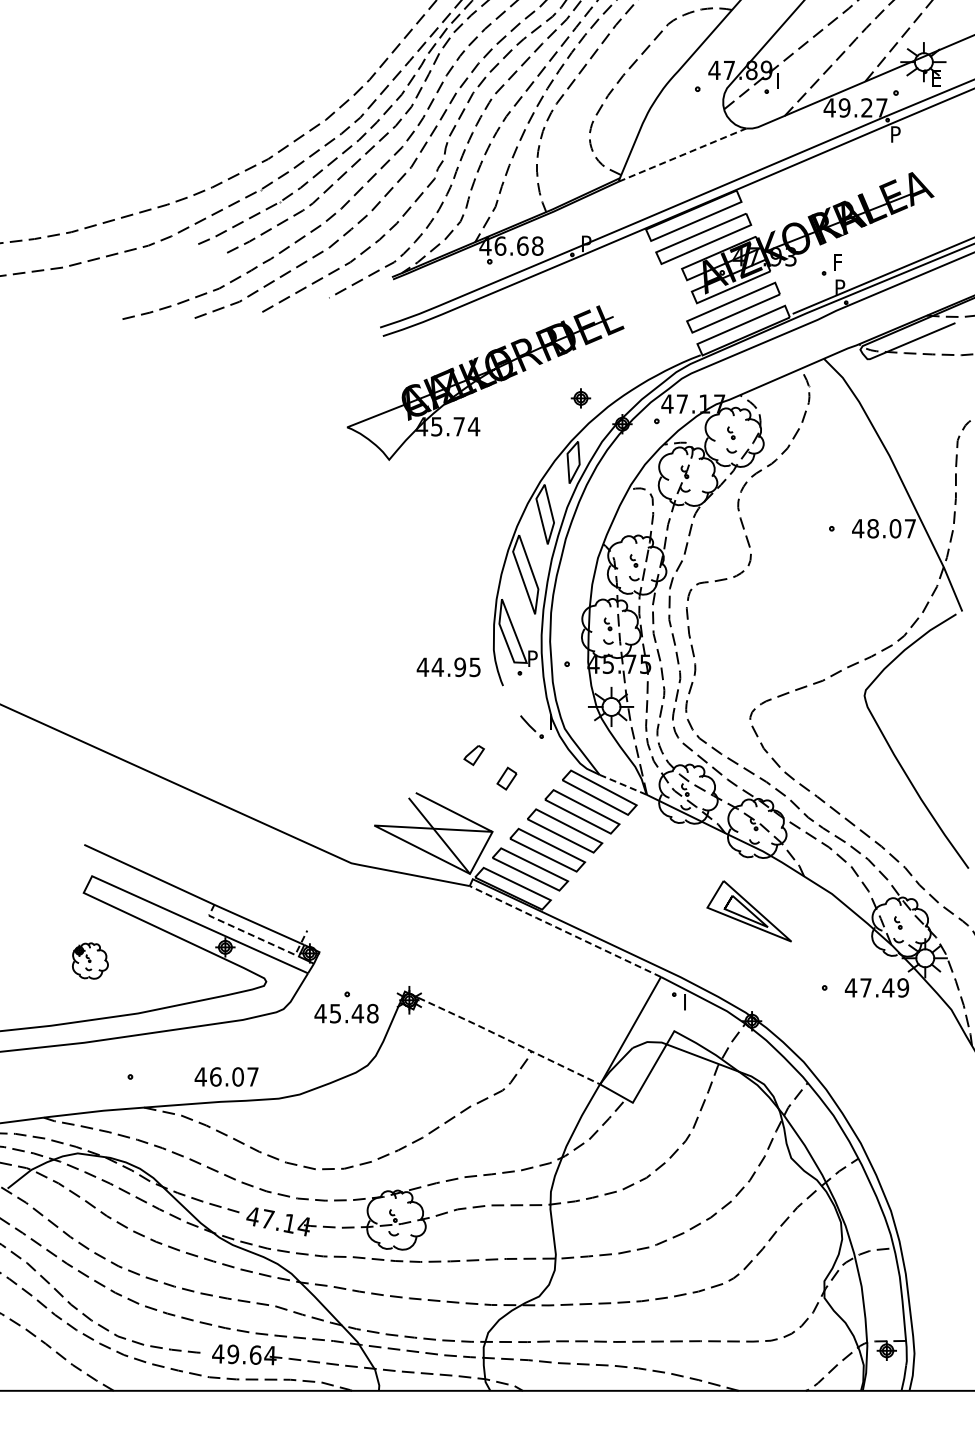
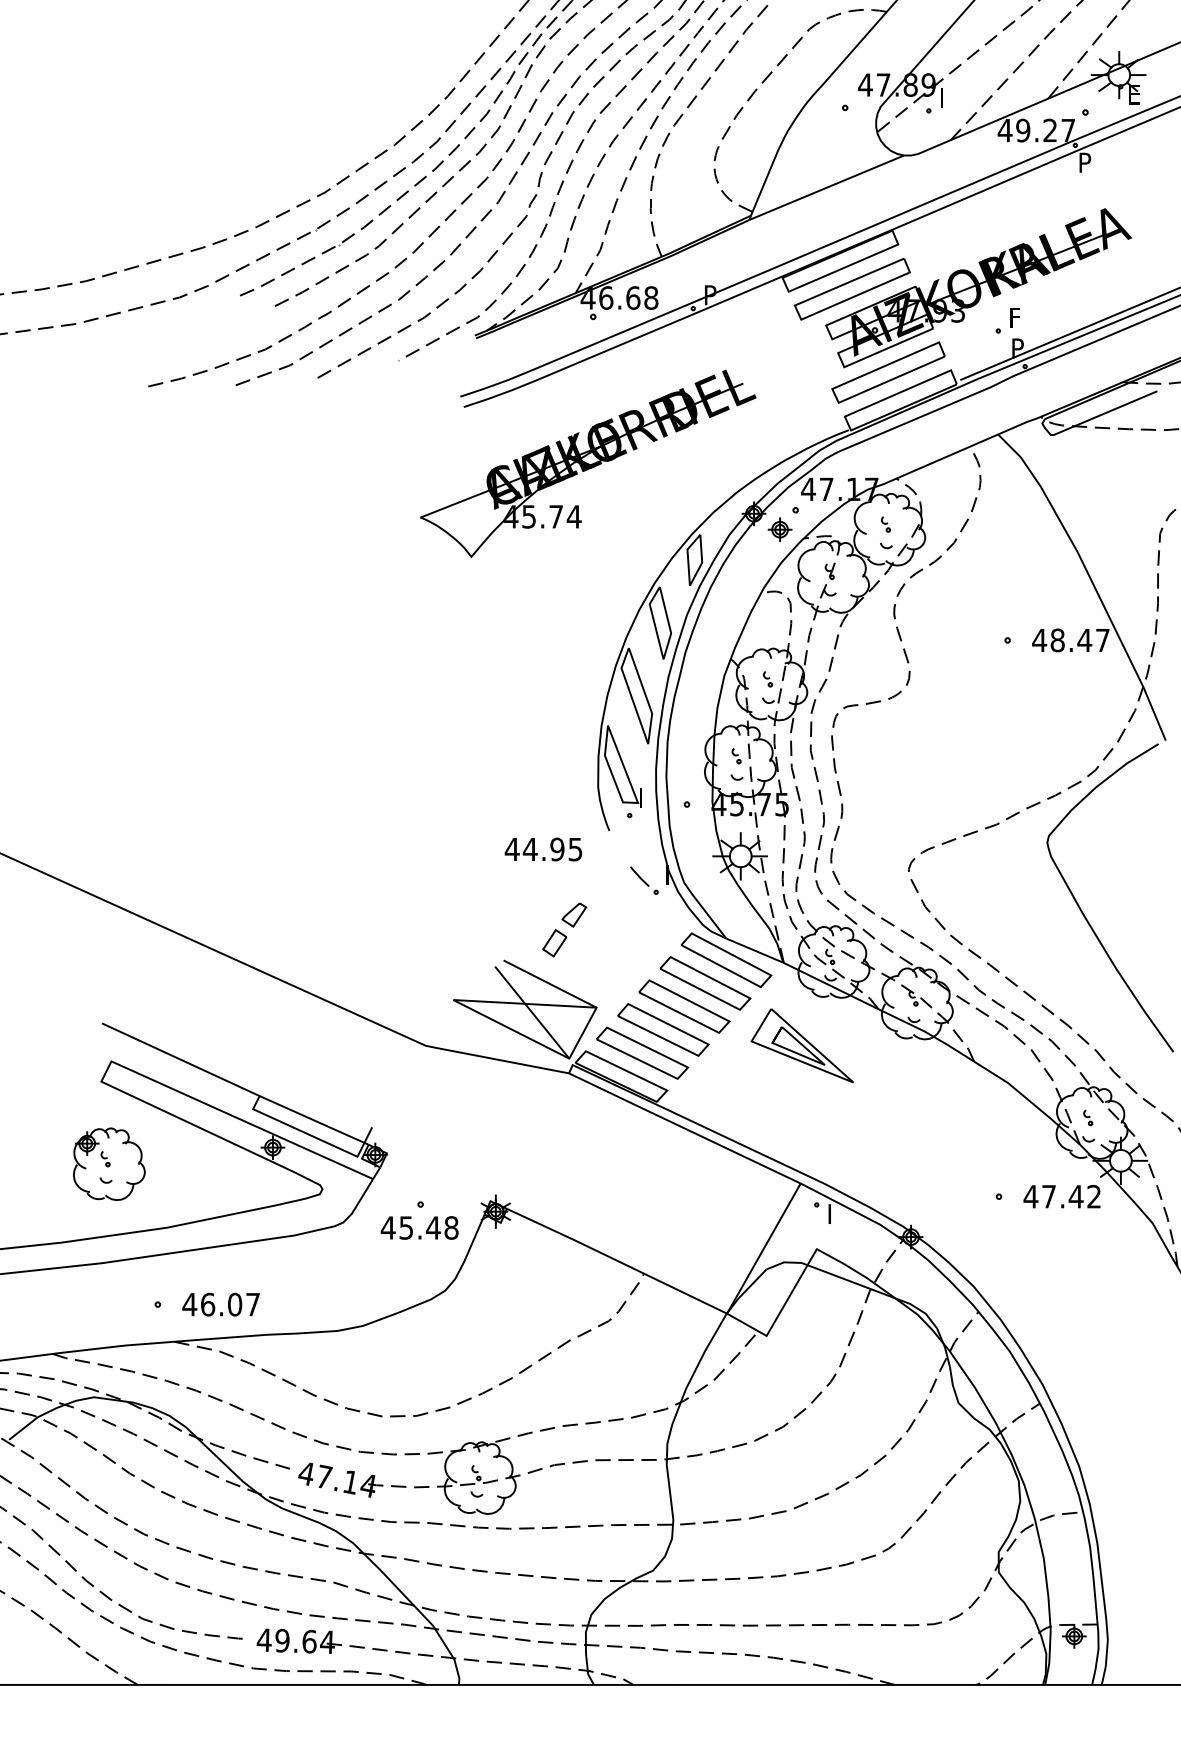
line: (682, 154) -> (826, 186), dashed -> solid
part: (580, 398) -> (779, 529), moved
text: (895, 528) -> (1084, 640), 48.07 -> 48.47
text: (532, 658) -> (645, 797), P -> I
text: (448, 667) -> (543, 849), moved
part: (506, 778) -> (554, 943), moved
line: (623, 784) -> (755, 950), dashed -> solid
part: (748, 911) -> (801, 1045), moved
line: (564, 930) -> (683, 1127), dashed -> solid
line: (258, 938) -> (313, 1136), dashed -> solid
part: (90, 960) -> (109, 1163), size x1.67
text: (903, 987) -> (1094, 1196), 47.49 -> 47.42
line: (509, 1040) -> (617, 1260), dashed -> solid
text: (226, 1076) -> (220, 1304), moved

